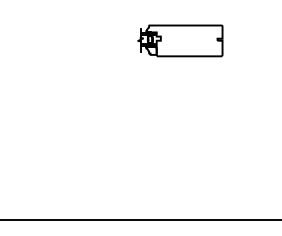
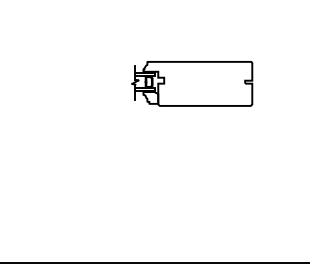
part: (180, 40) -> (192, 83), size x1.43

